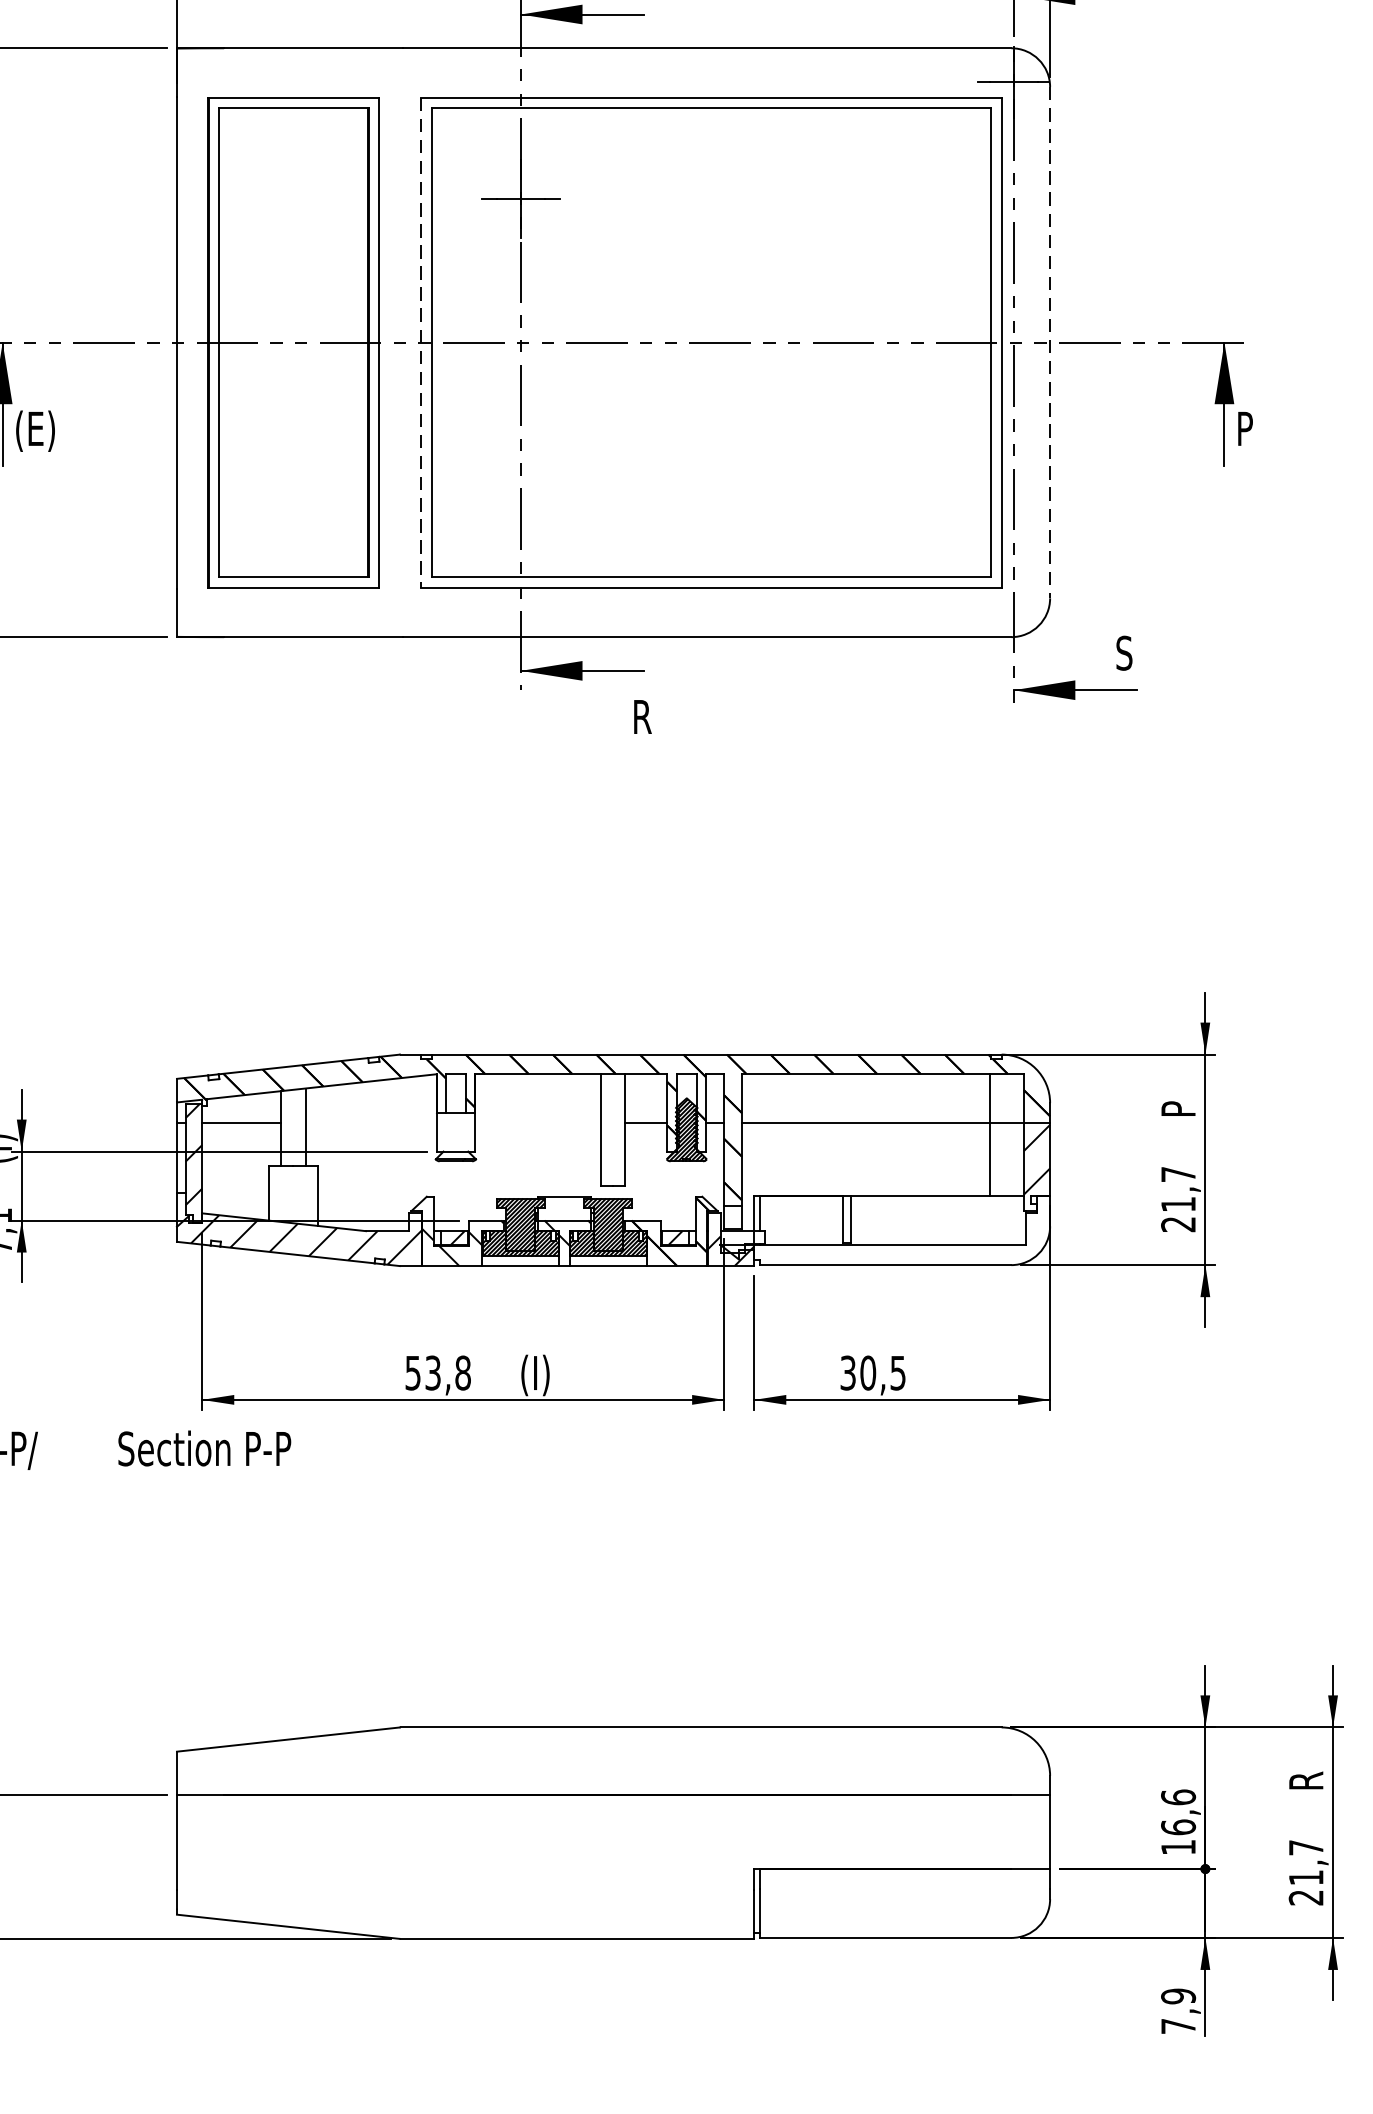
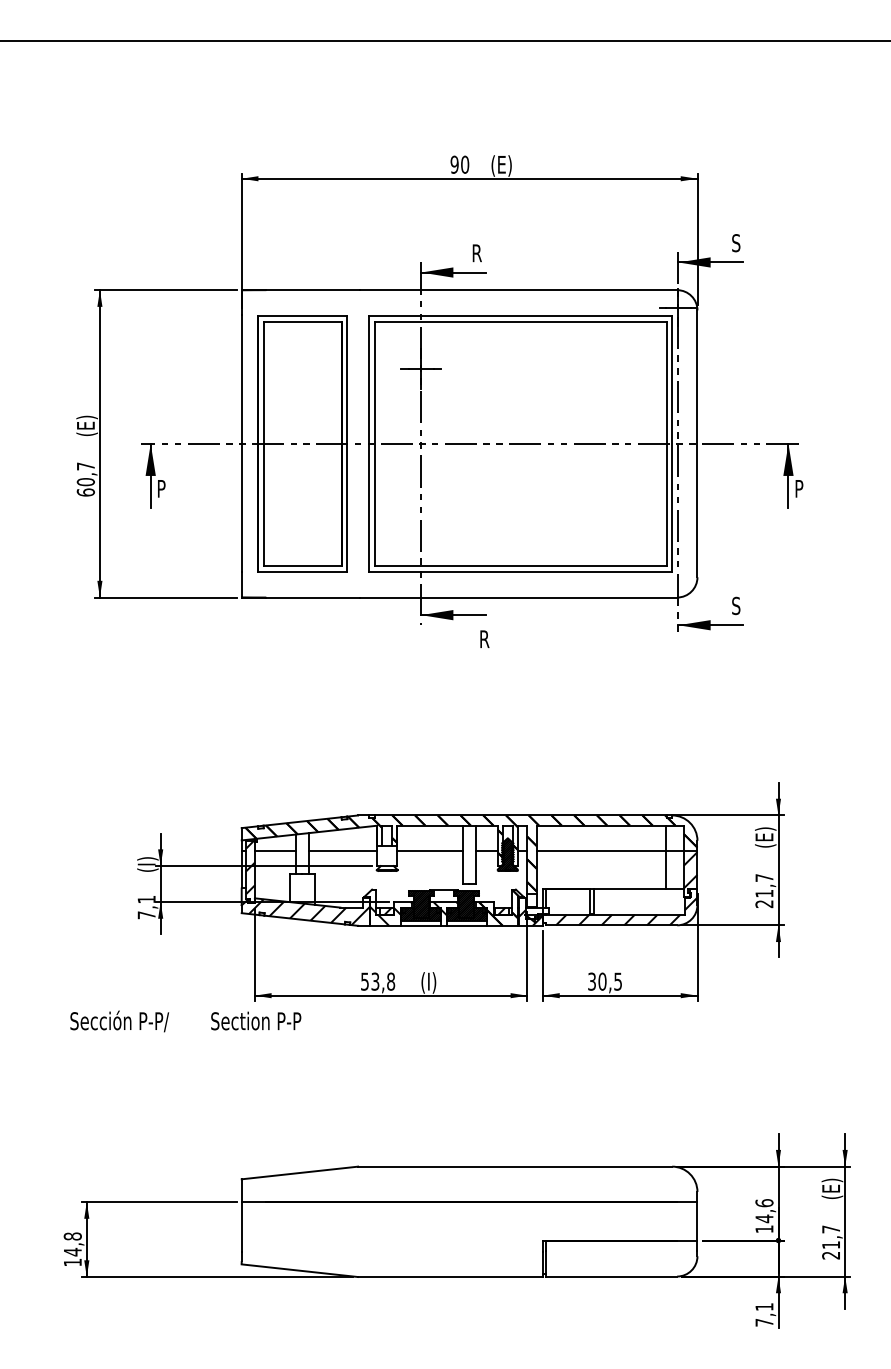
line: (421, 342) -> (369, 443), dashed -> solid
line: (1050, 343) -> (697, 444), dashed -> solid
text: (34, 430) -> (167, 489), (E) -> P
text: (1180, 1096) -> (765, 837), P -> (E)
line: (370, 1121) -> (342, 850), added
line: (538, 1121) -> (430, 850), added
hatch: (900, 1238) -> (619, 911), added
text: (1308, 1769) -> (832, 1188), R -> (E)
text: (1178, 1826) -> (764, 1218), 16,6 -> 14,6
text: (1178, 1997) -> (764, 1307), 7,9 -> 7,1

